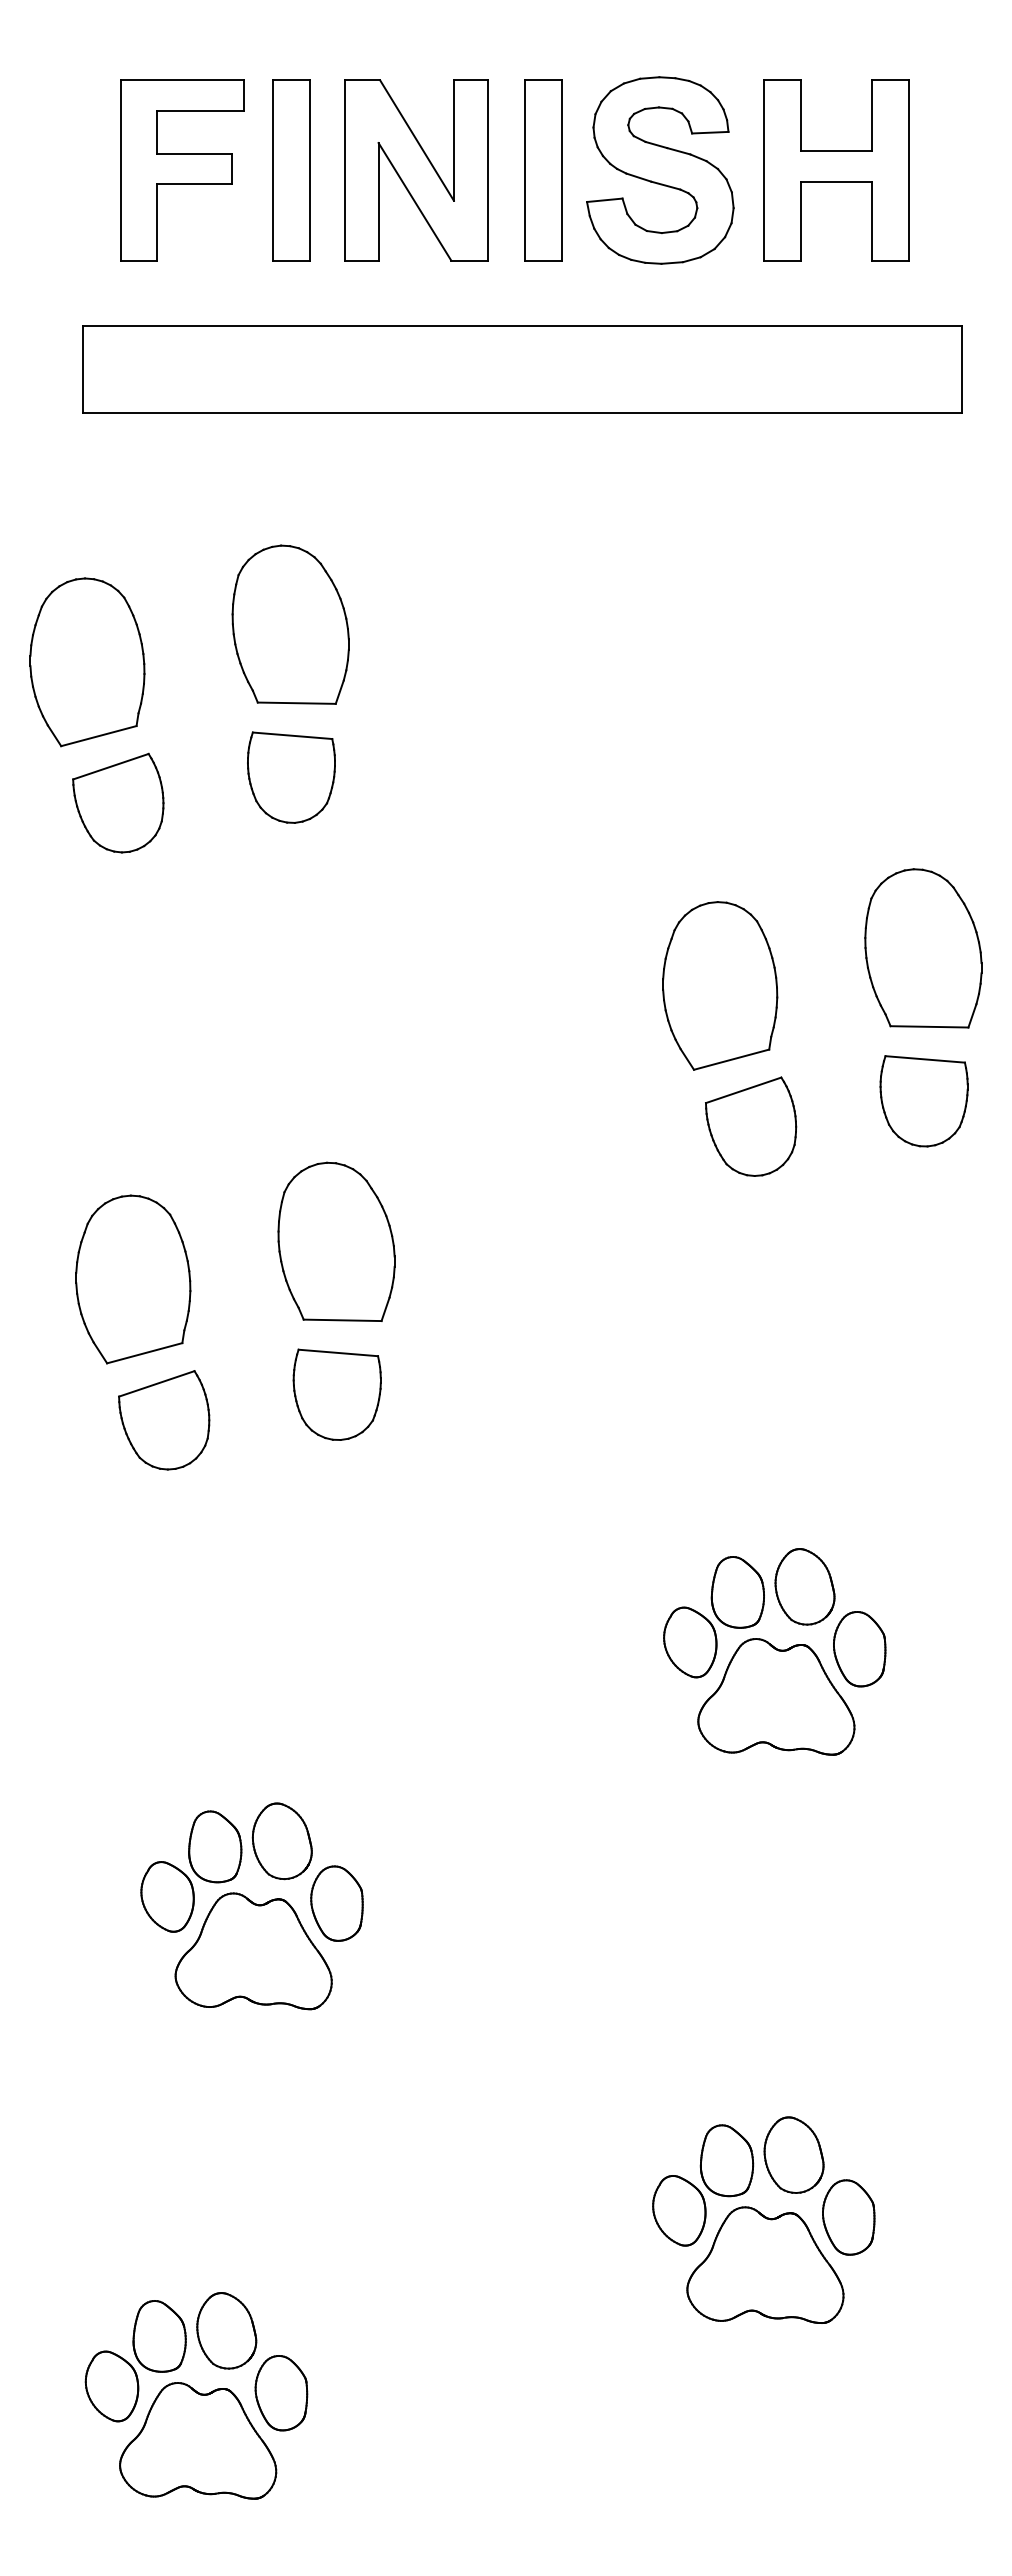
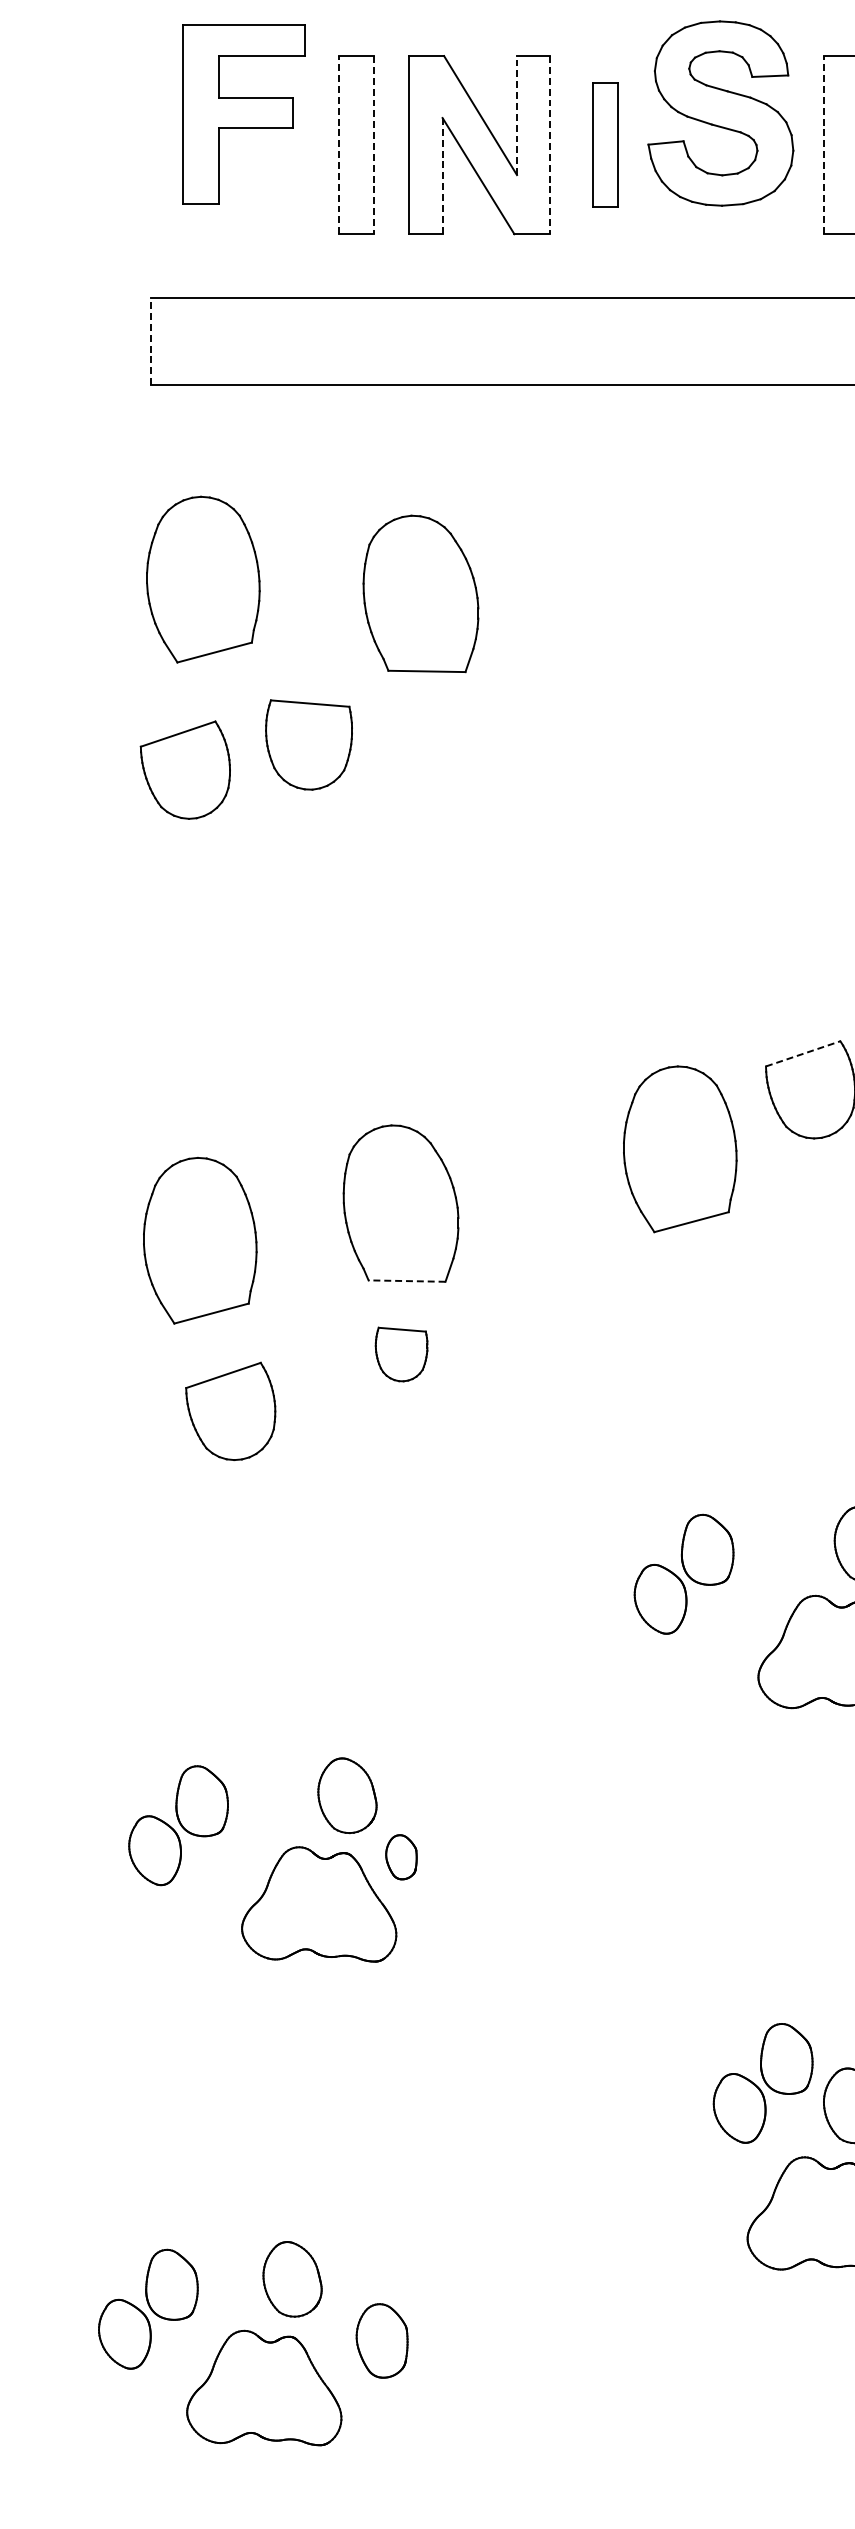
line: (453, 140) -> (516, 115), solid -> dashed
line: (273, 169) -> (338, 144), solid -> dashed
line: (764, 169) -> (823, 144), solid -> dashed
part: (182, 170) -> (243, 114), moved
line: (309, 170) -> (374, 145), solid -> dashed
line: (487, 170) -> (550, 145), solid -> dashed
part: (543, 170) -> (605, 145), size x0.7
part: (660, 170) -> (721, 113), moved
line: (378, 201) -> (442, 175), solid -> dashed
line: (82, 369) -> (150, 341), solid -> dashed
part: (290, 624) -> (420, 593), moved
part: (87, 662) -> (203, 579), moved
part: (291, 777) -> (309, 744), moved
part: (720, 985) -> (680, 1148), moved
line: (743, 1090) -> (803, 1054), solid -> dashed
line: (342, 1320) -> (406, 1281), solid -> dashed
part: (336, 1394) -> (400, 1354), size x0.6
part: (164, 1420) -> (231, 1411), moved
part: (713, 1617) -> (683, 1574), moved
part: (191, 1871) -> (178, 1825), moved
part: (336, 1903) -> (400, 1857), size x0.6
part: (703, 2185) -> (763, 2083), moved
part: (135, 2361) -> (148, 2309), moved
part: (281, 2393) -> (382, 2341), moved

